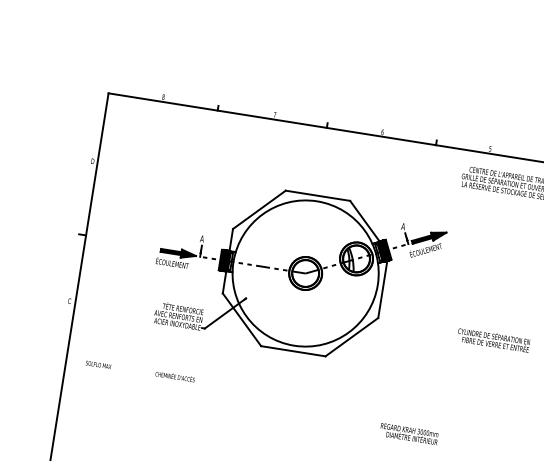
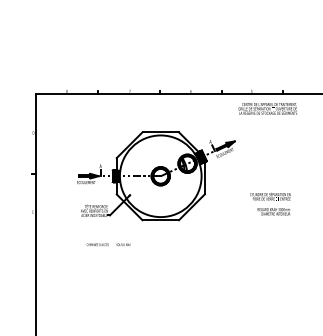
text: (98, 364) -> (123, 244), moved
text: (408, 433) -> (273, 211), moved

